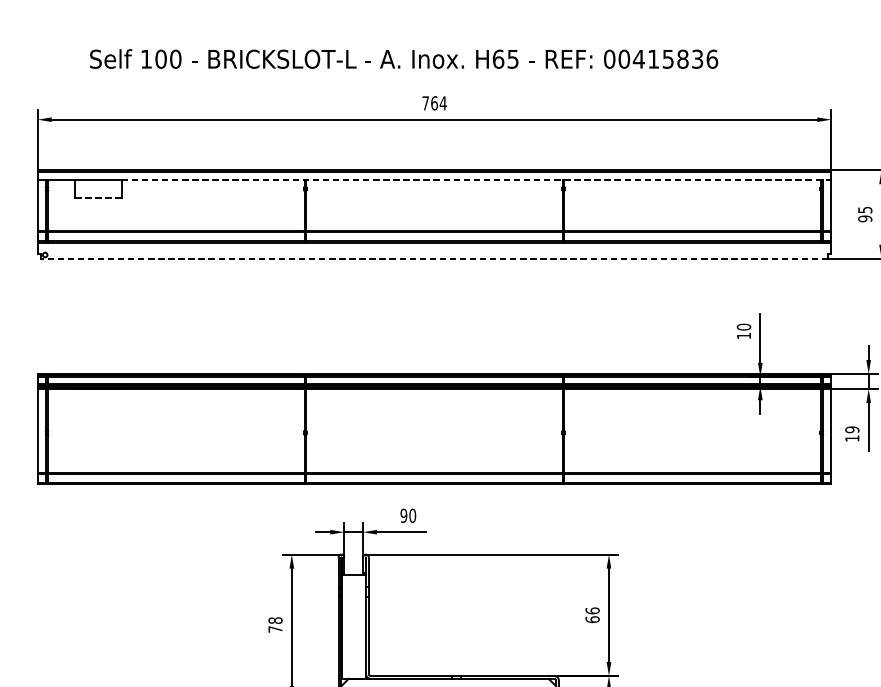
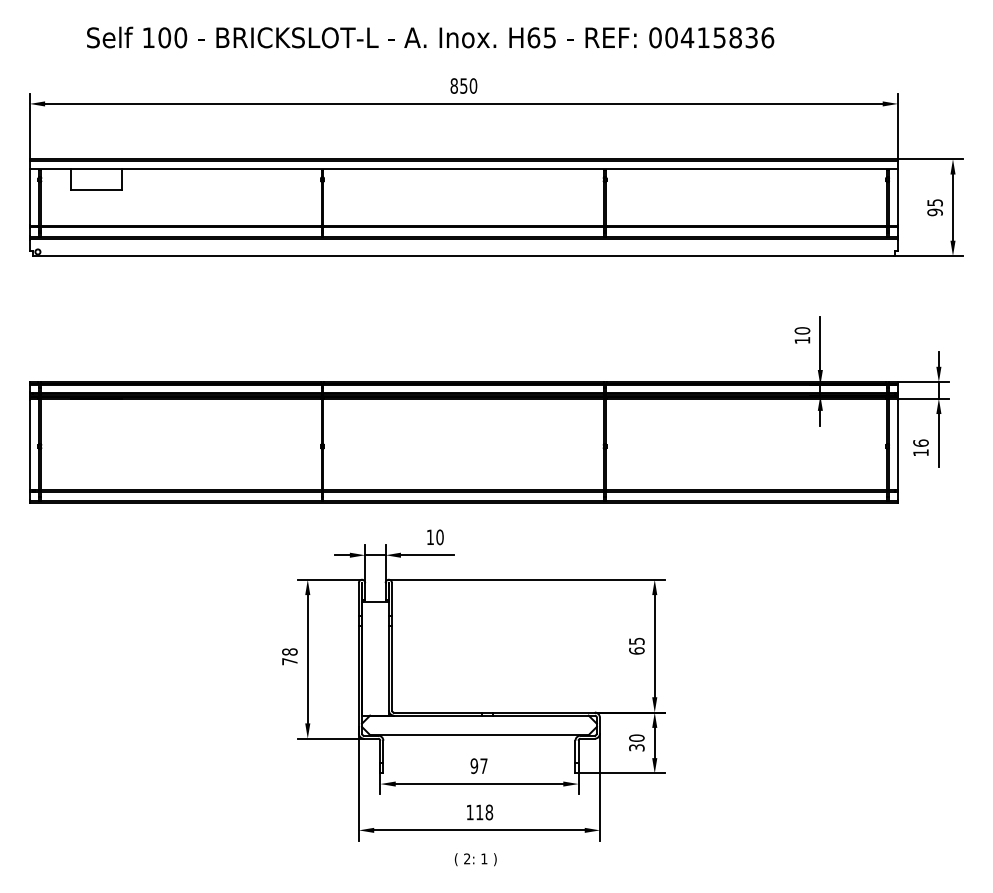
text: (434, 102) -> (463, 85), 764 -> 850
line: (477, 179) -> (510, 169), dashed -> solid
line: (98, 197) -> (96, 189), dashed -> solid
line: (434, 259) -> (463, 256), dashed -> solid
text: (851, 429) -> (920, 442), 19 -> 16
text: (404, 515) -> (430, 537), 90 -> 10
text: (592, 610) -> (636, 640), 66 -> 65

